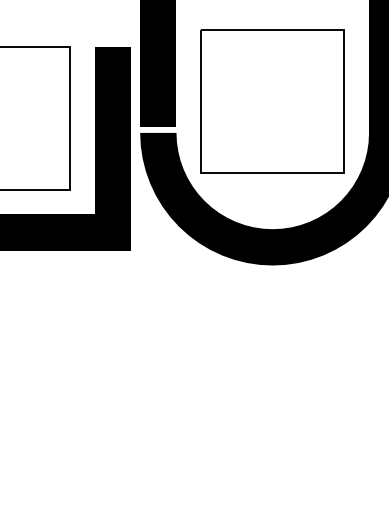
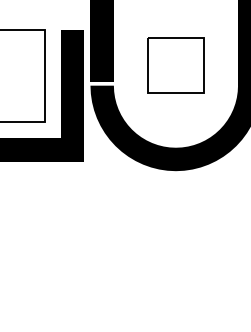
part: (272, 100) -> (175, 64), size x0.6

